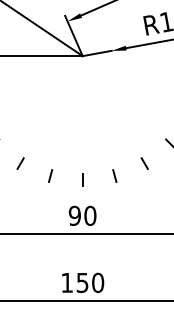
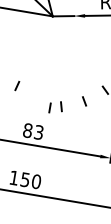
line: (50, 175) -> (17, 85), moved
line: (82, 179) -> (49, 107), moved
text: (82, 215) -> (33, 131), 90 -> 83

